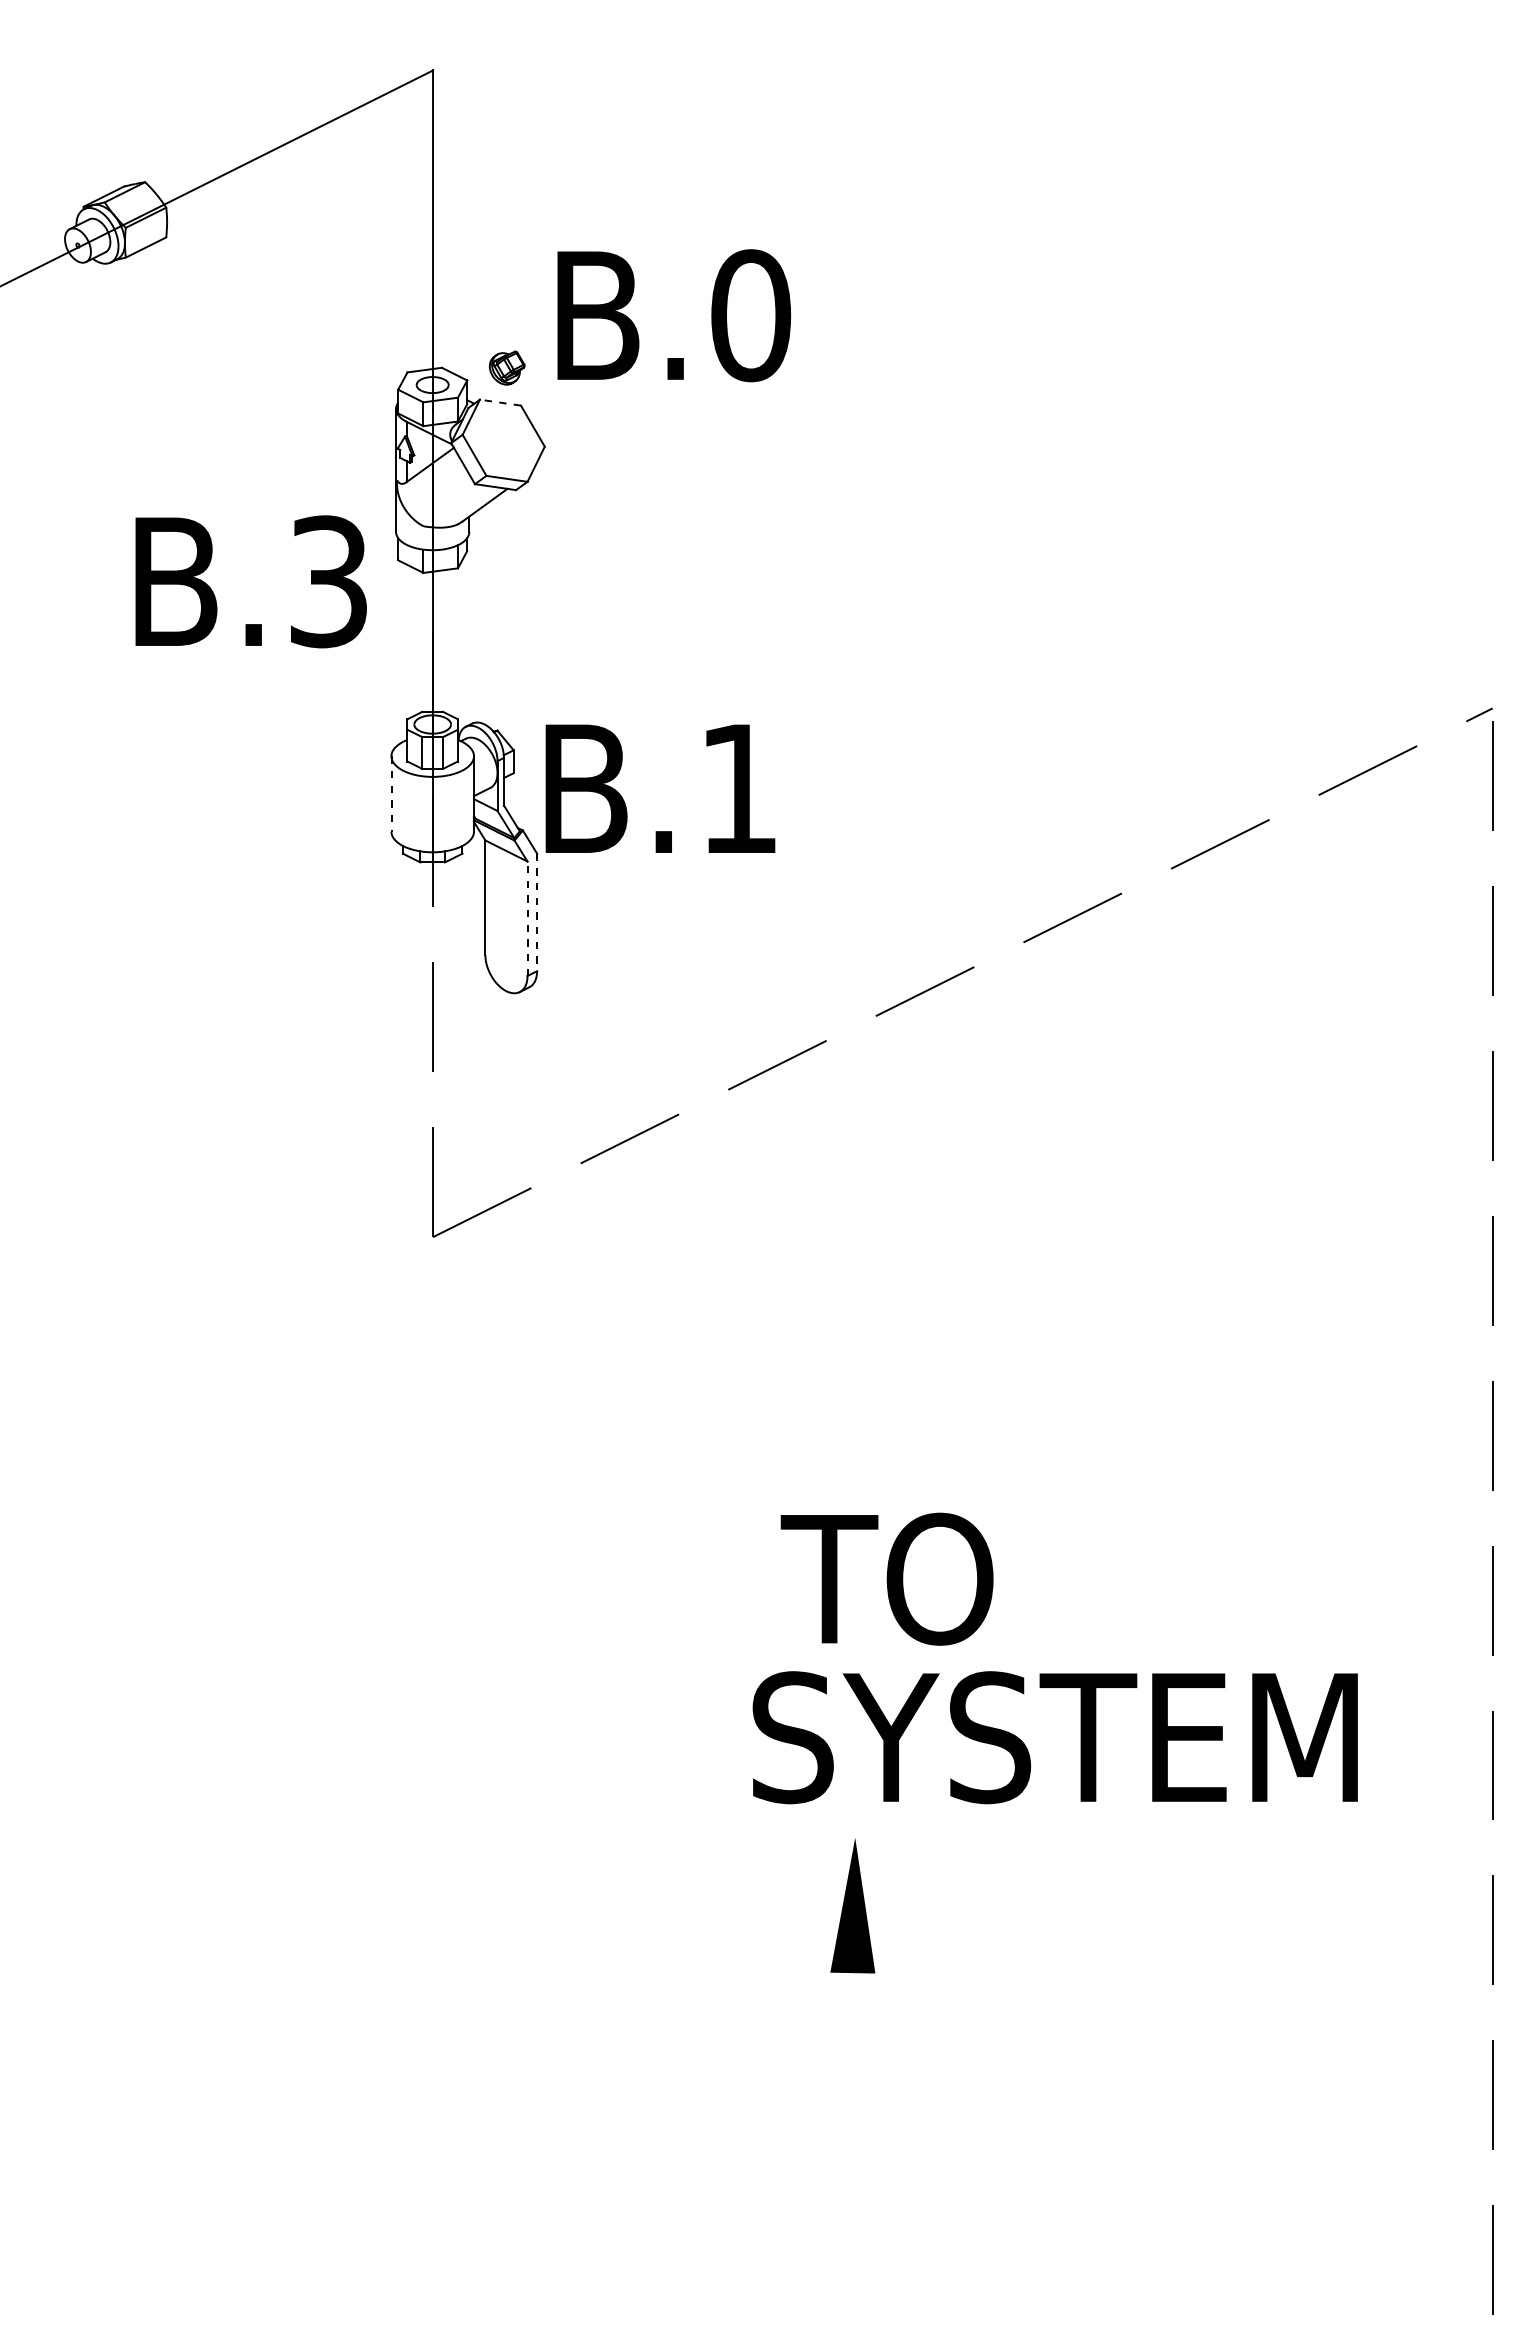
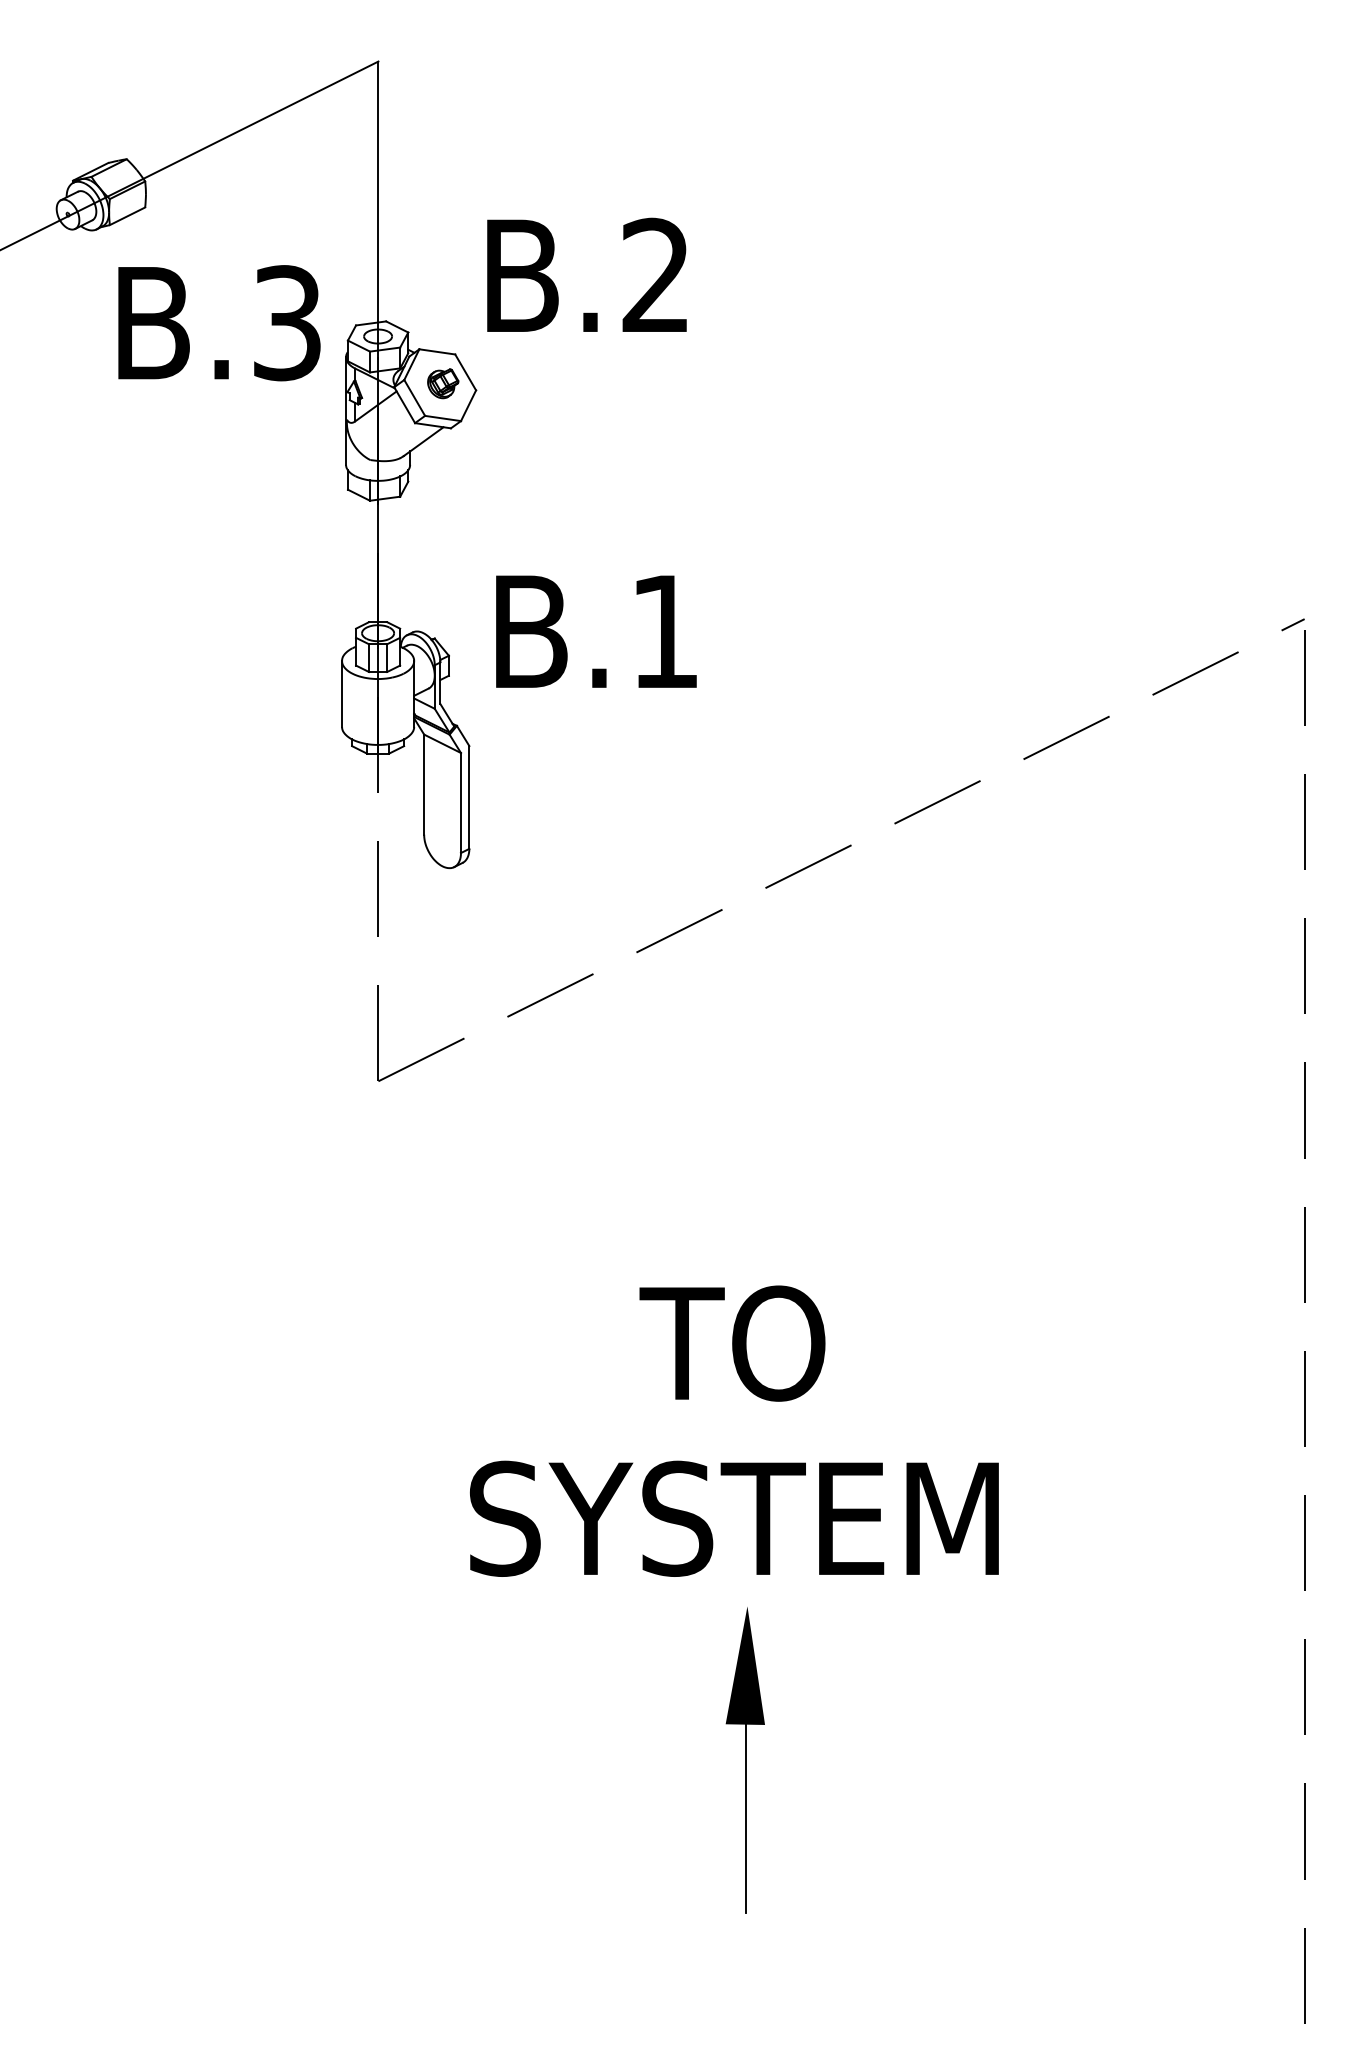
text: (751, 315) -> (656, 275), B.0 -> B.2
part: (507, 367) -> (443, 383), moved
line: (500, 402) -> (437, 351), dashed -> solid
text: (250, 581) -> (218, 322), moved
text: (660, 788) -> (596, 631), moved
line: (391, 793) -> (342, 693), dashed -> solid
line: (537, 912) -> (469, 797), dashed -> solid
line: (527, 918) -> (460, 802), dashed -> solid
text: (886, 1578) -> (731, 1342), moved
text: (1054, 1737) -> (733, 1518), moved
line: (853, 2072) -> (745, 1811), added

